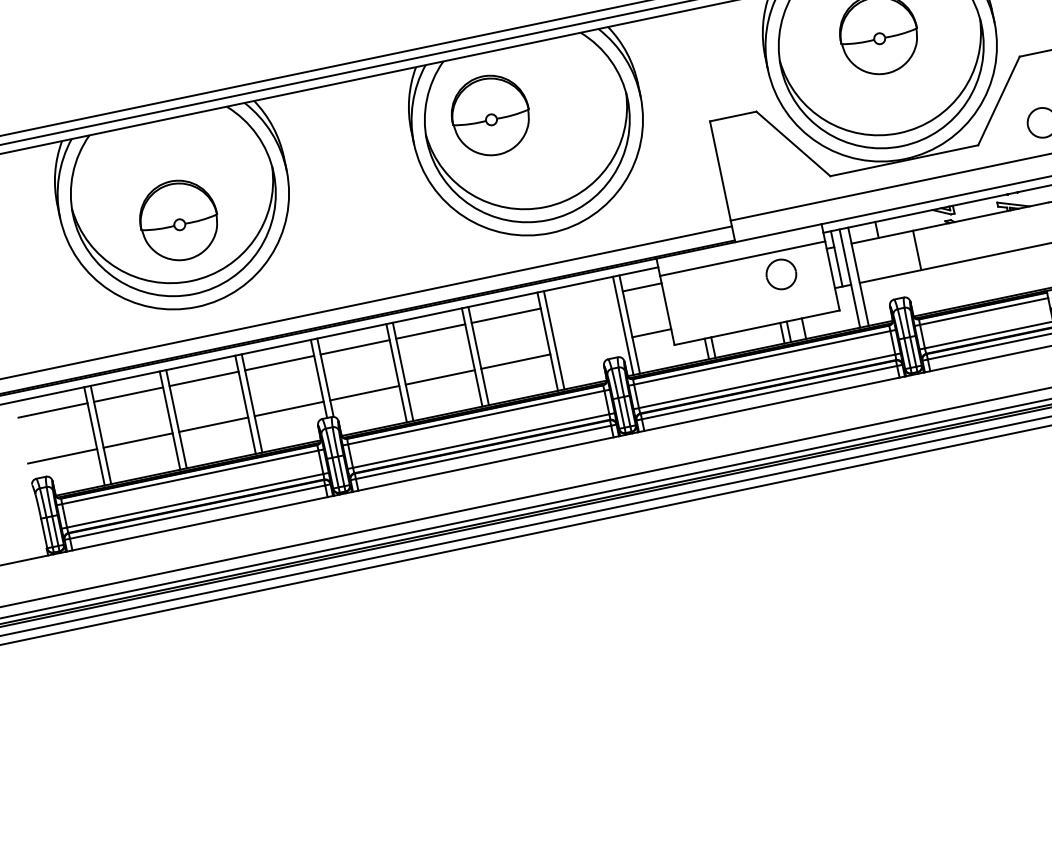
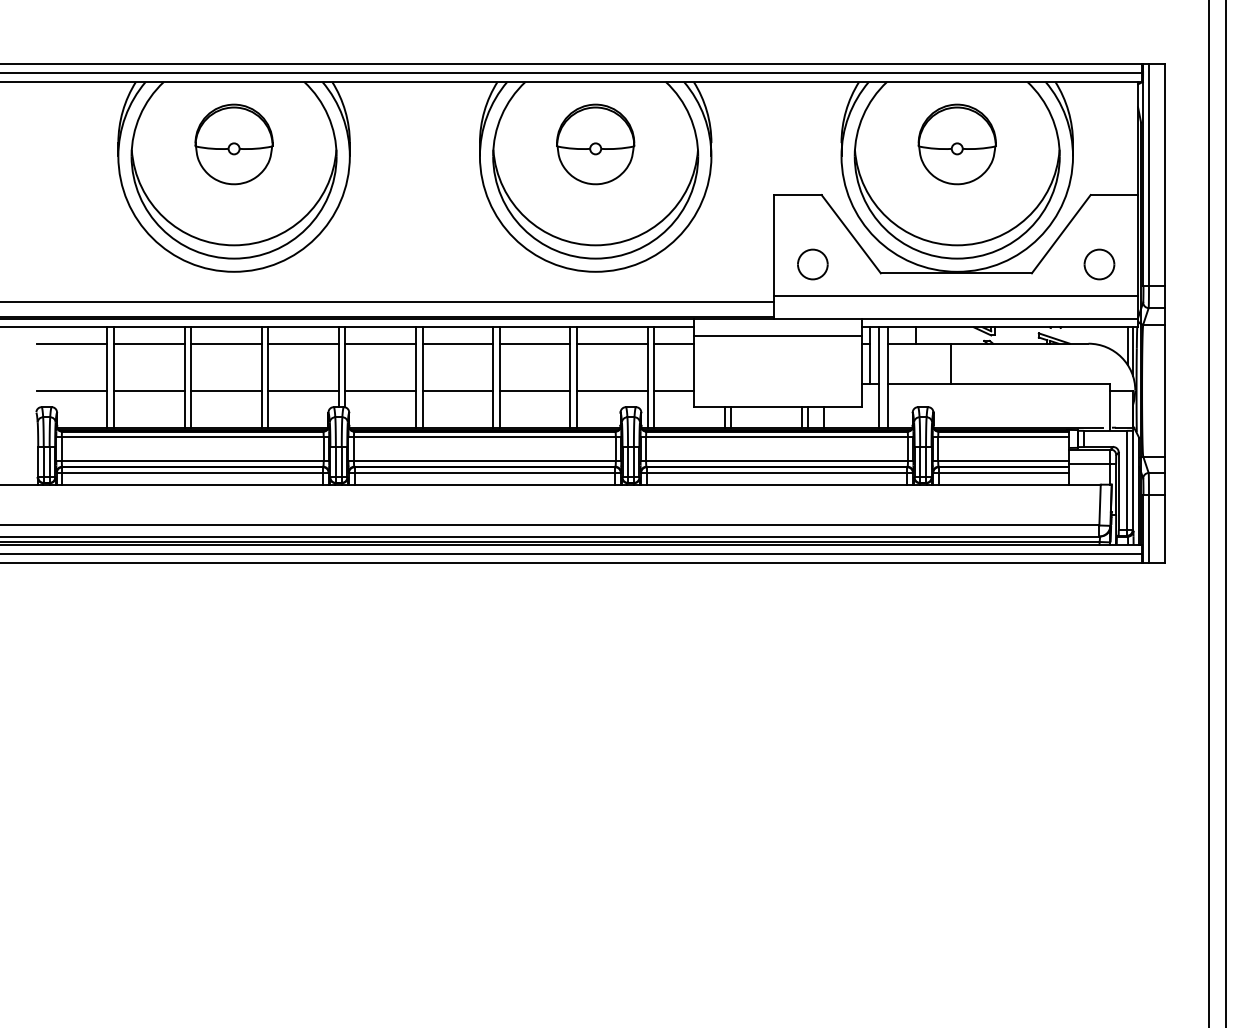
part: (490, 115) -> (595, 144), moved
part: (178, 220) -> (233, 144), moved
part: (781, 274) -> (812, 264), moved
line: (581, 299) -> (611, 343), added
line: (590, 345) -> (611, 390), added

